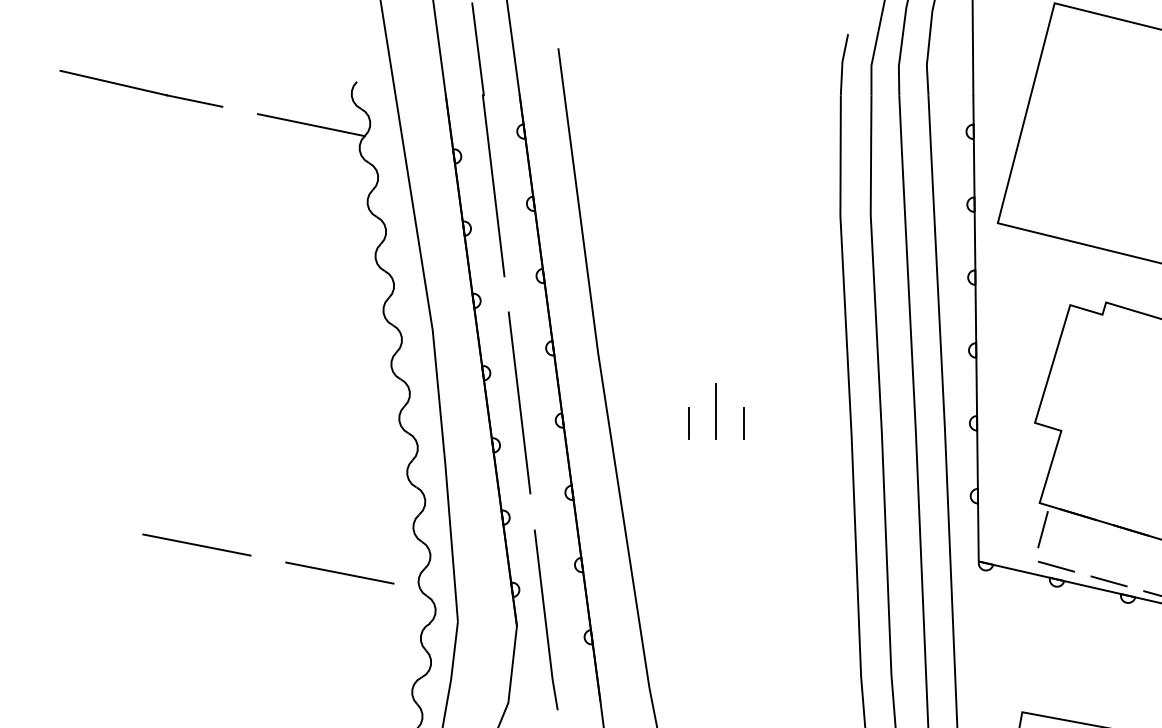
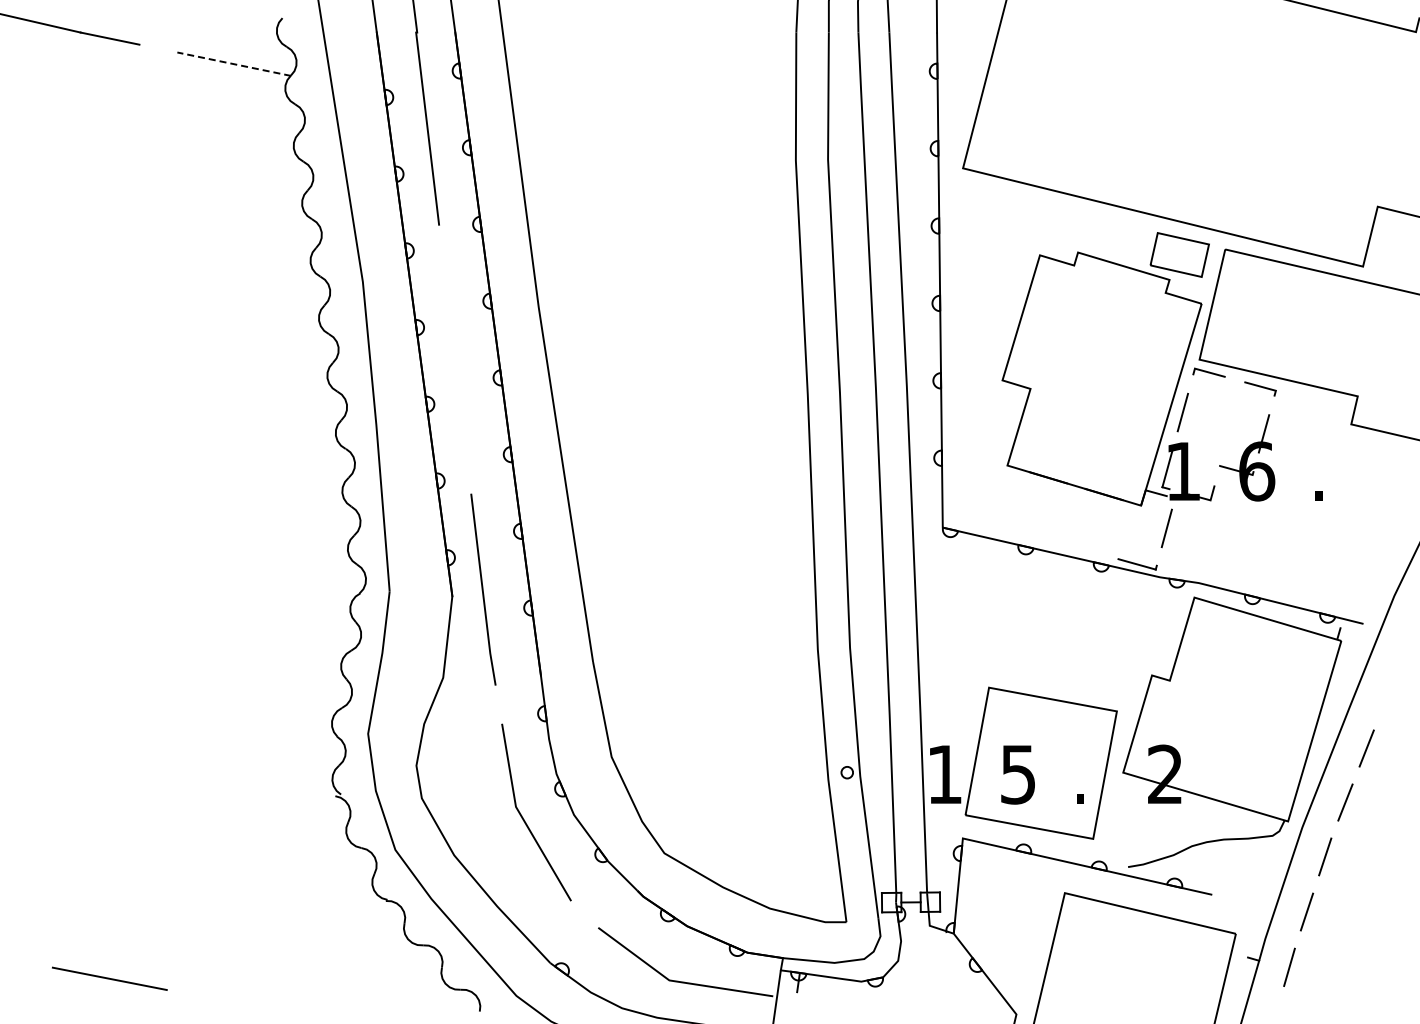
line: (310, 125) -> (233, 64), solid -> dashed
line: (518, 403) -> (454, 359), removed
line: (715, 411) -> (663, 368), removed
line: (688, 422) -> (634, 380), removed
line: (744, 422) -> (693, 380), removed
line: (1043, 529) -> (1011, 493), removed
line: (196, 544) -> (112, 509), removed
line: (1055, 566) -> (1024, 532), removed
line: (340, 572) -> (264, 539), removed
line: (1108, 581) -> (1080, 548), removed

